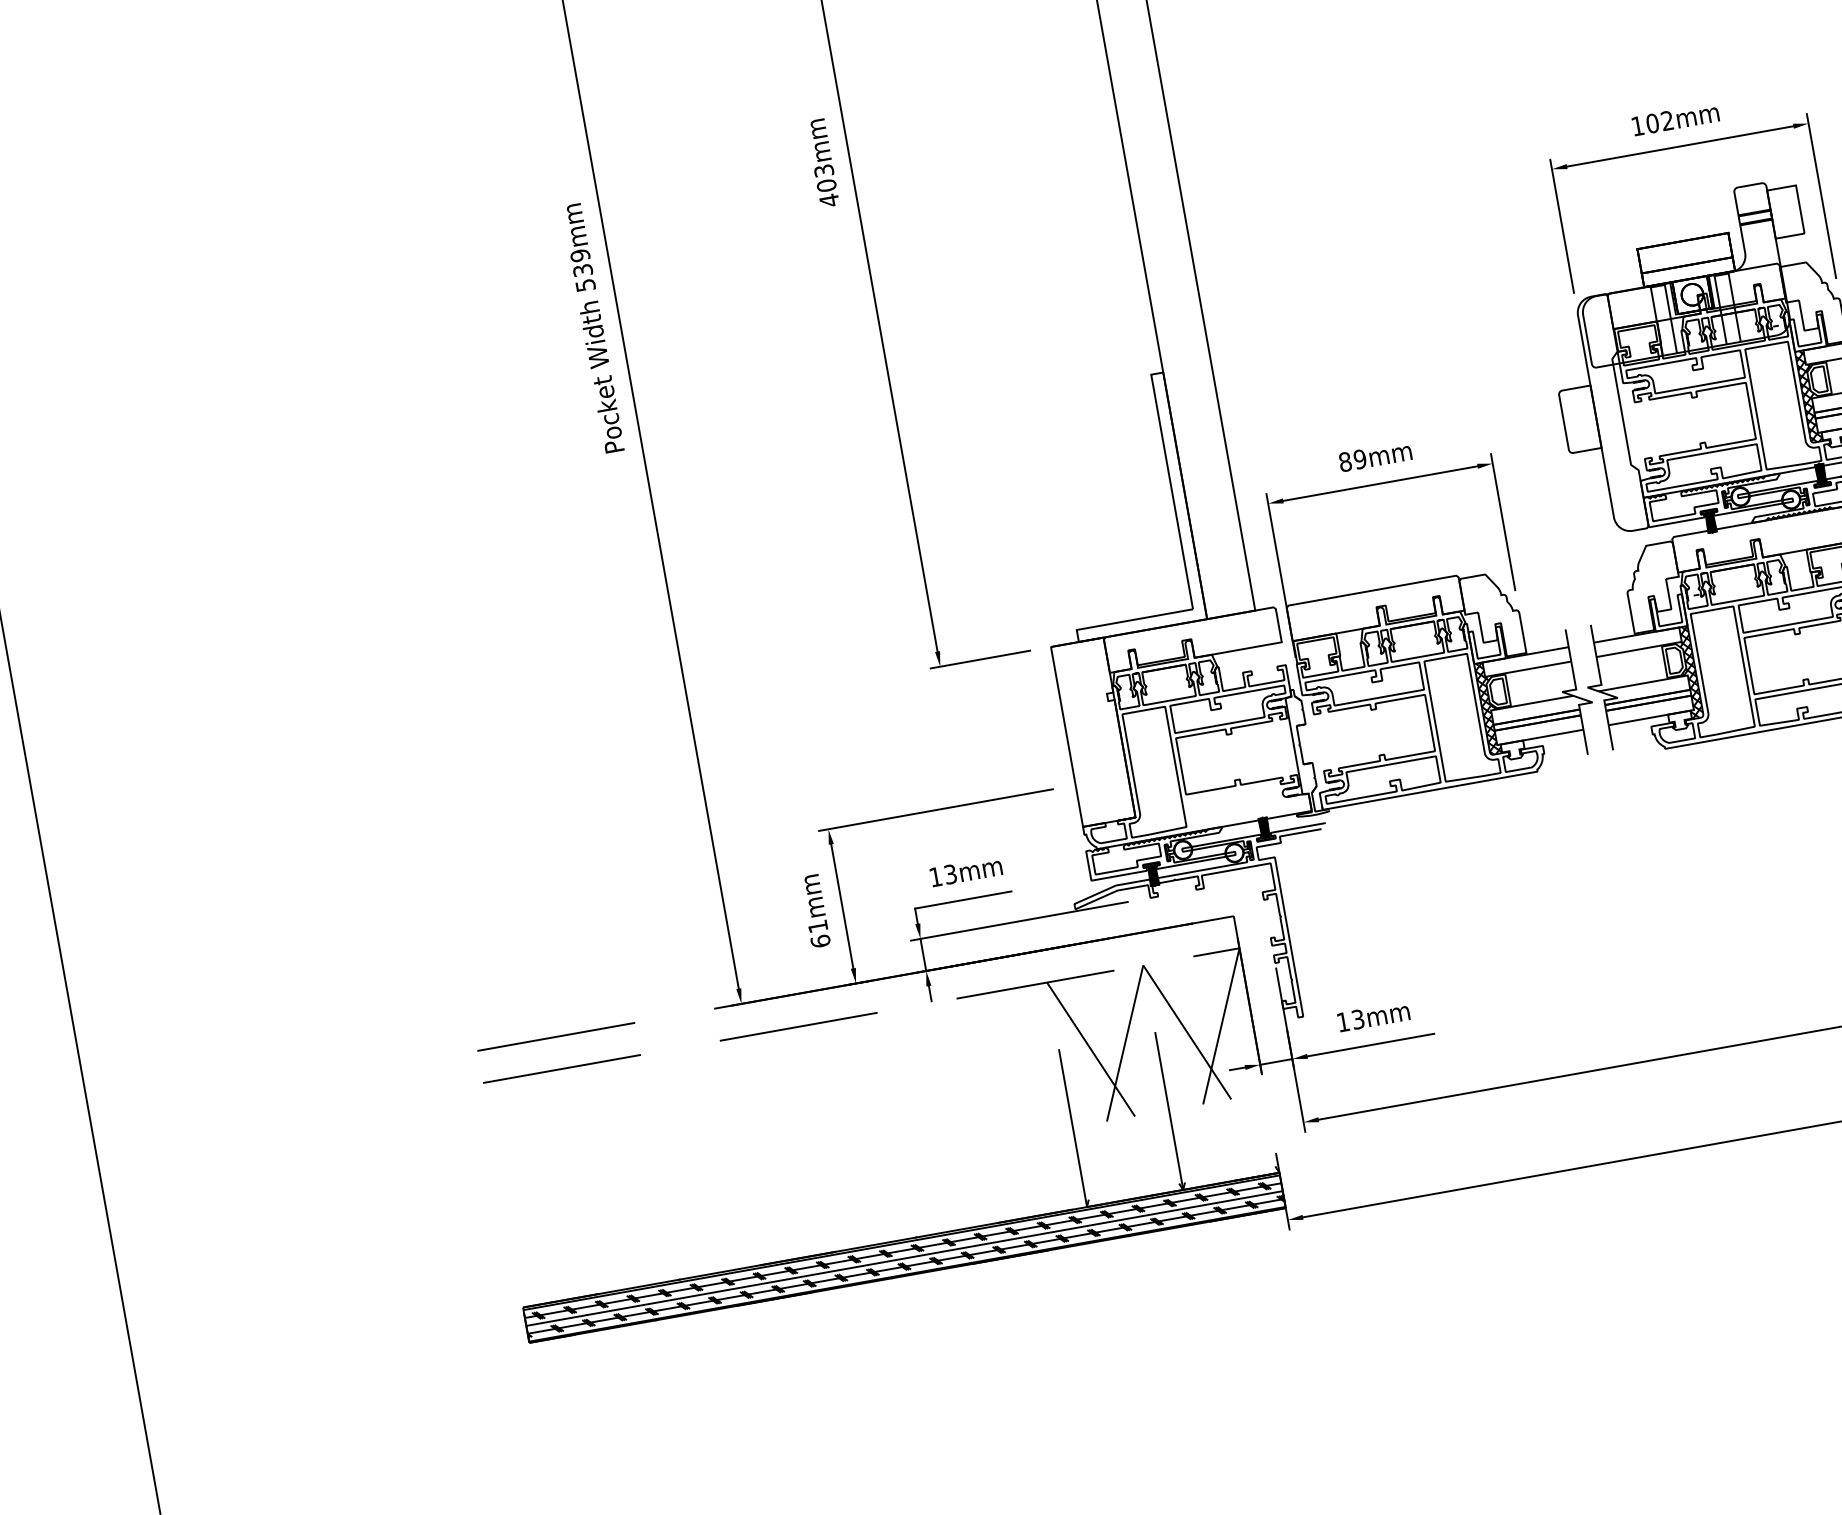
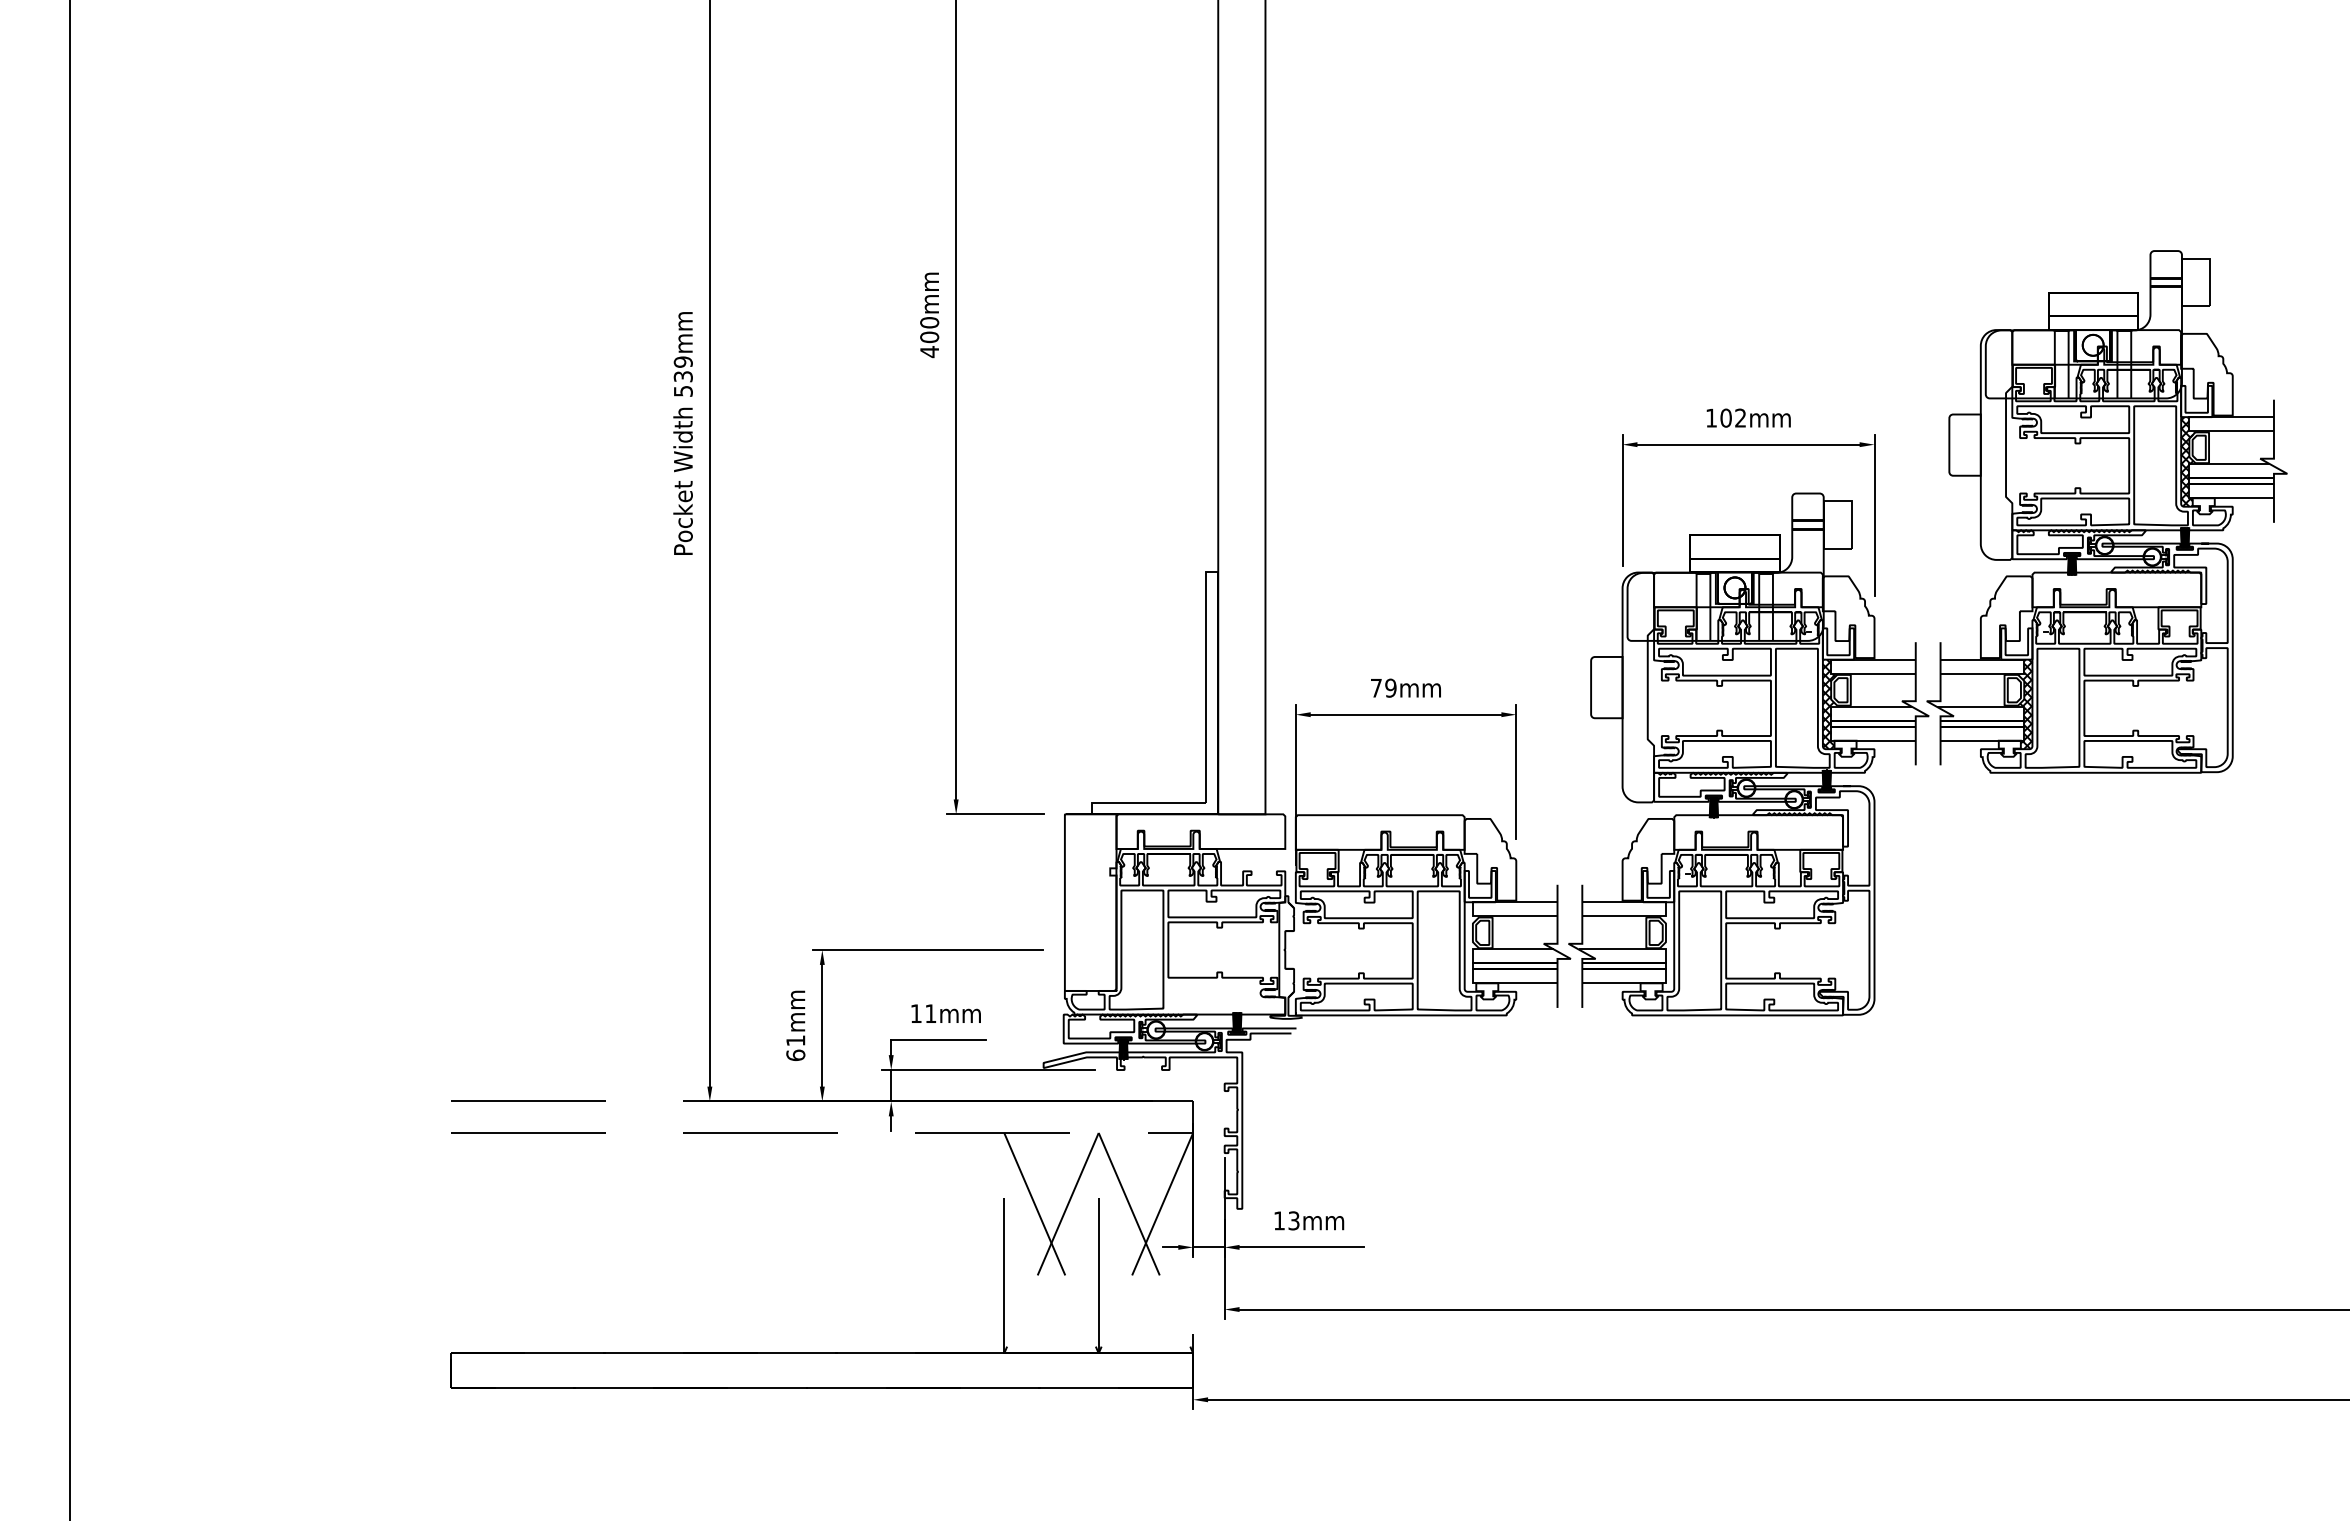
text: (823, 170) -> (929, 322), 403mm -> 400mm
text: (1345, 461) -> (1376, 687), 89mm -> 79mm
hatch: (1688, 672) -> (1667, 946), removed
hatch: (1489, 707) -> (1471, 946), removed
text: (950, 874) -> (930, 1013), 13mm -> 11mm
hatch: (904, 1257) -> (821, 1370), removed

